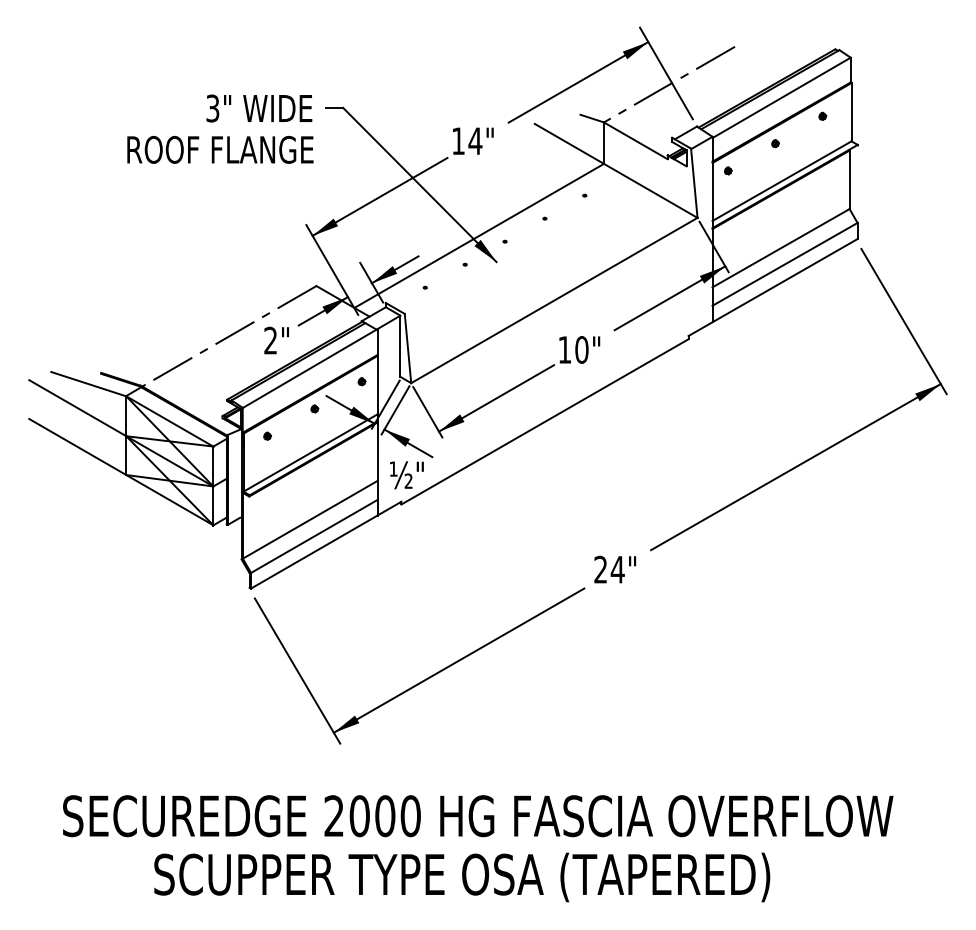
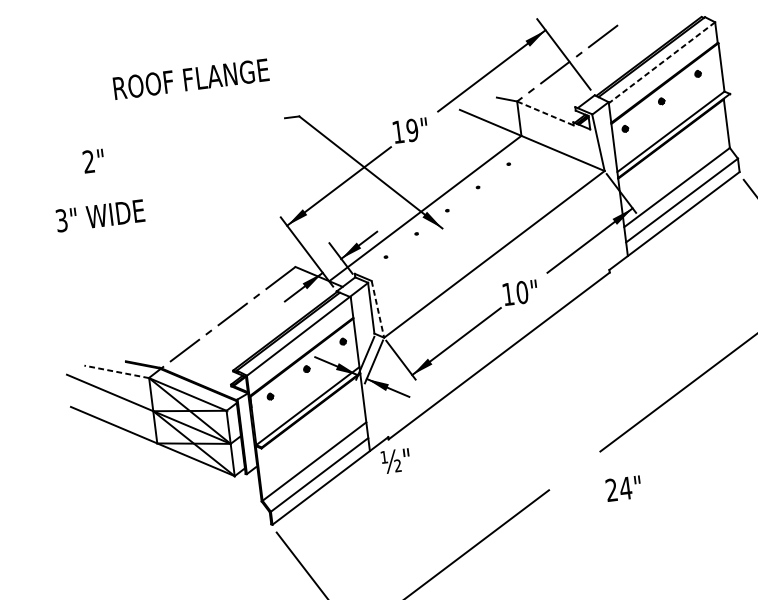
line: (781, 97) -> (661, 62), solid -> dashed
text: (259, 108) -> (100, 215), moved
line: (635, 140) -> (545, 113), solid -> dashed
text: (475, 141) -> (412, 130), 14" -> 19"
text: (220, 149) -> (191, 78), moved
text: (276, 340) -> (93, 161), moved
line: (408, 348) -> (378, 309), solid -> dashed
line: (88, 384) -> (116, 372), solid -> dashed
text: (406, 475) -> (395, 461), moved
text: (615, 569) -> (623, 488), moved

